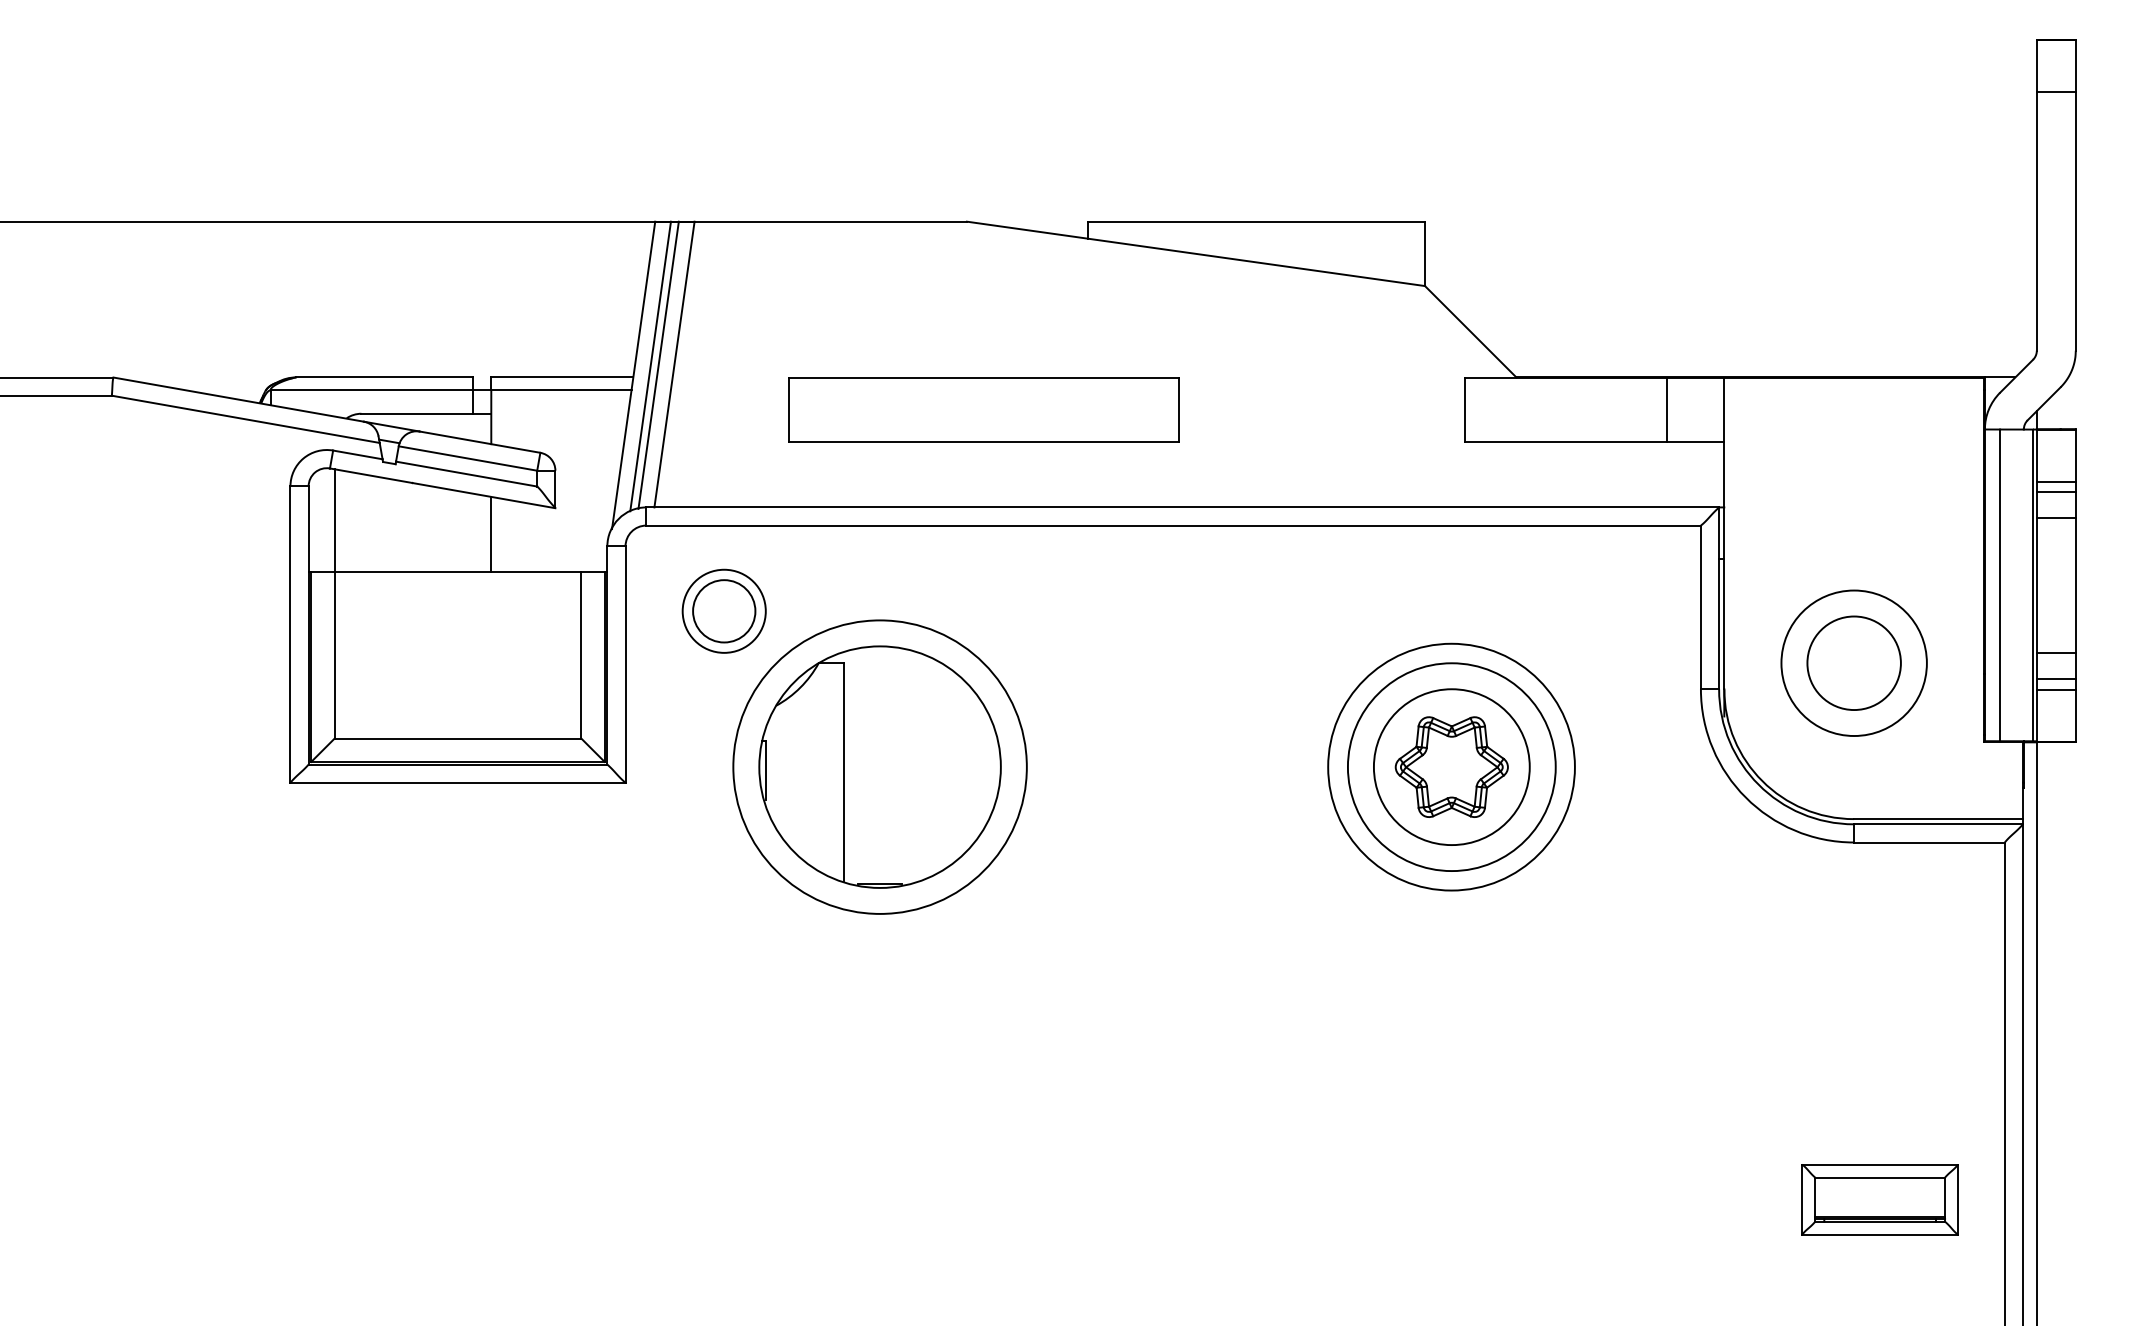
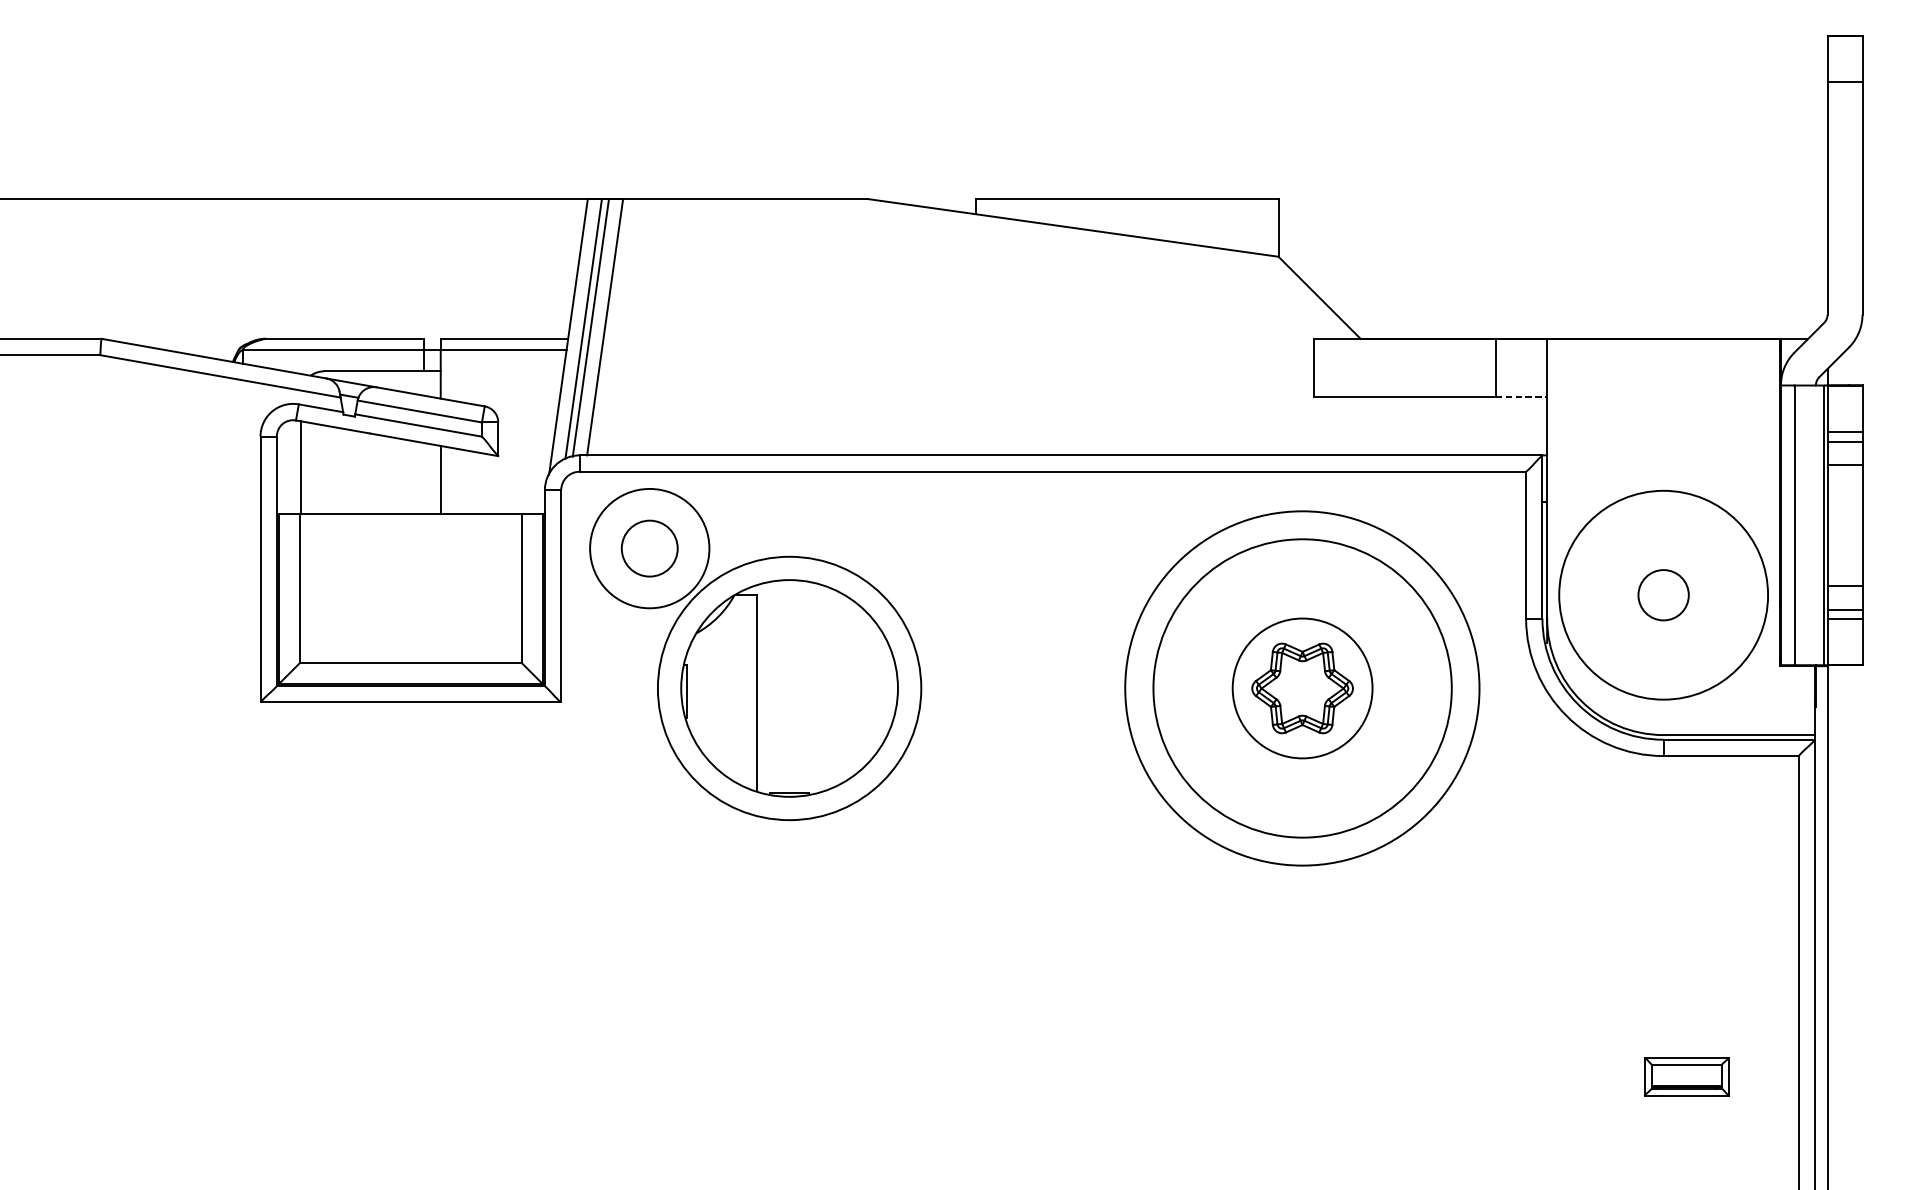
part: (983, 409) -> (882, 367), removed
line: (1695, 442) -> (1521, 397), solid -> dashed
circle: (723, 610) -> (649, 547), size x1.6
circle: (1853, 663) -> (1663, 595), size x0.6
circle: (1853, 663) -> (1663, 595), size x1.6
circle: (1451, 766) -> (1302, 687), size x1.6
circle: (1451, 767) -> (1302, 688), size x1.6
part: (1879, 1199) -> (1686, 1076), size x0.6

